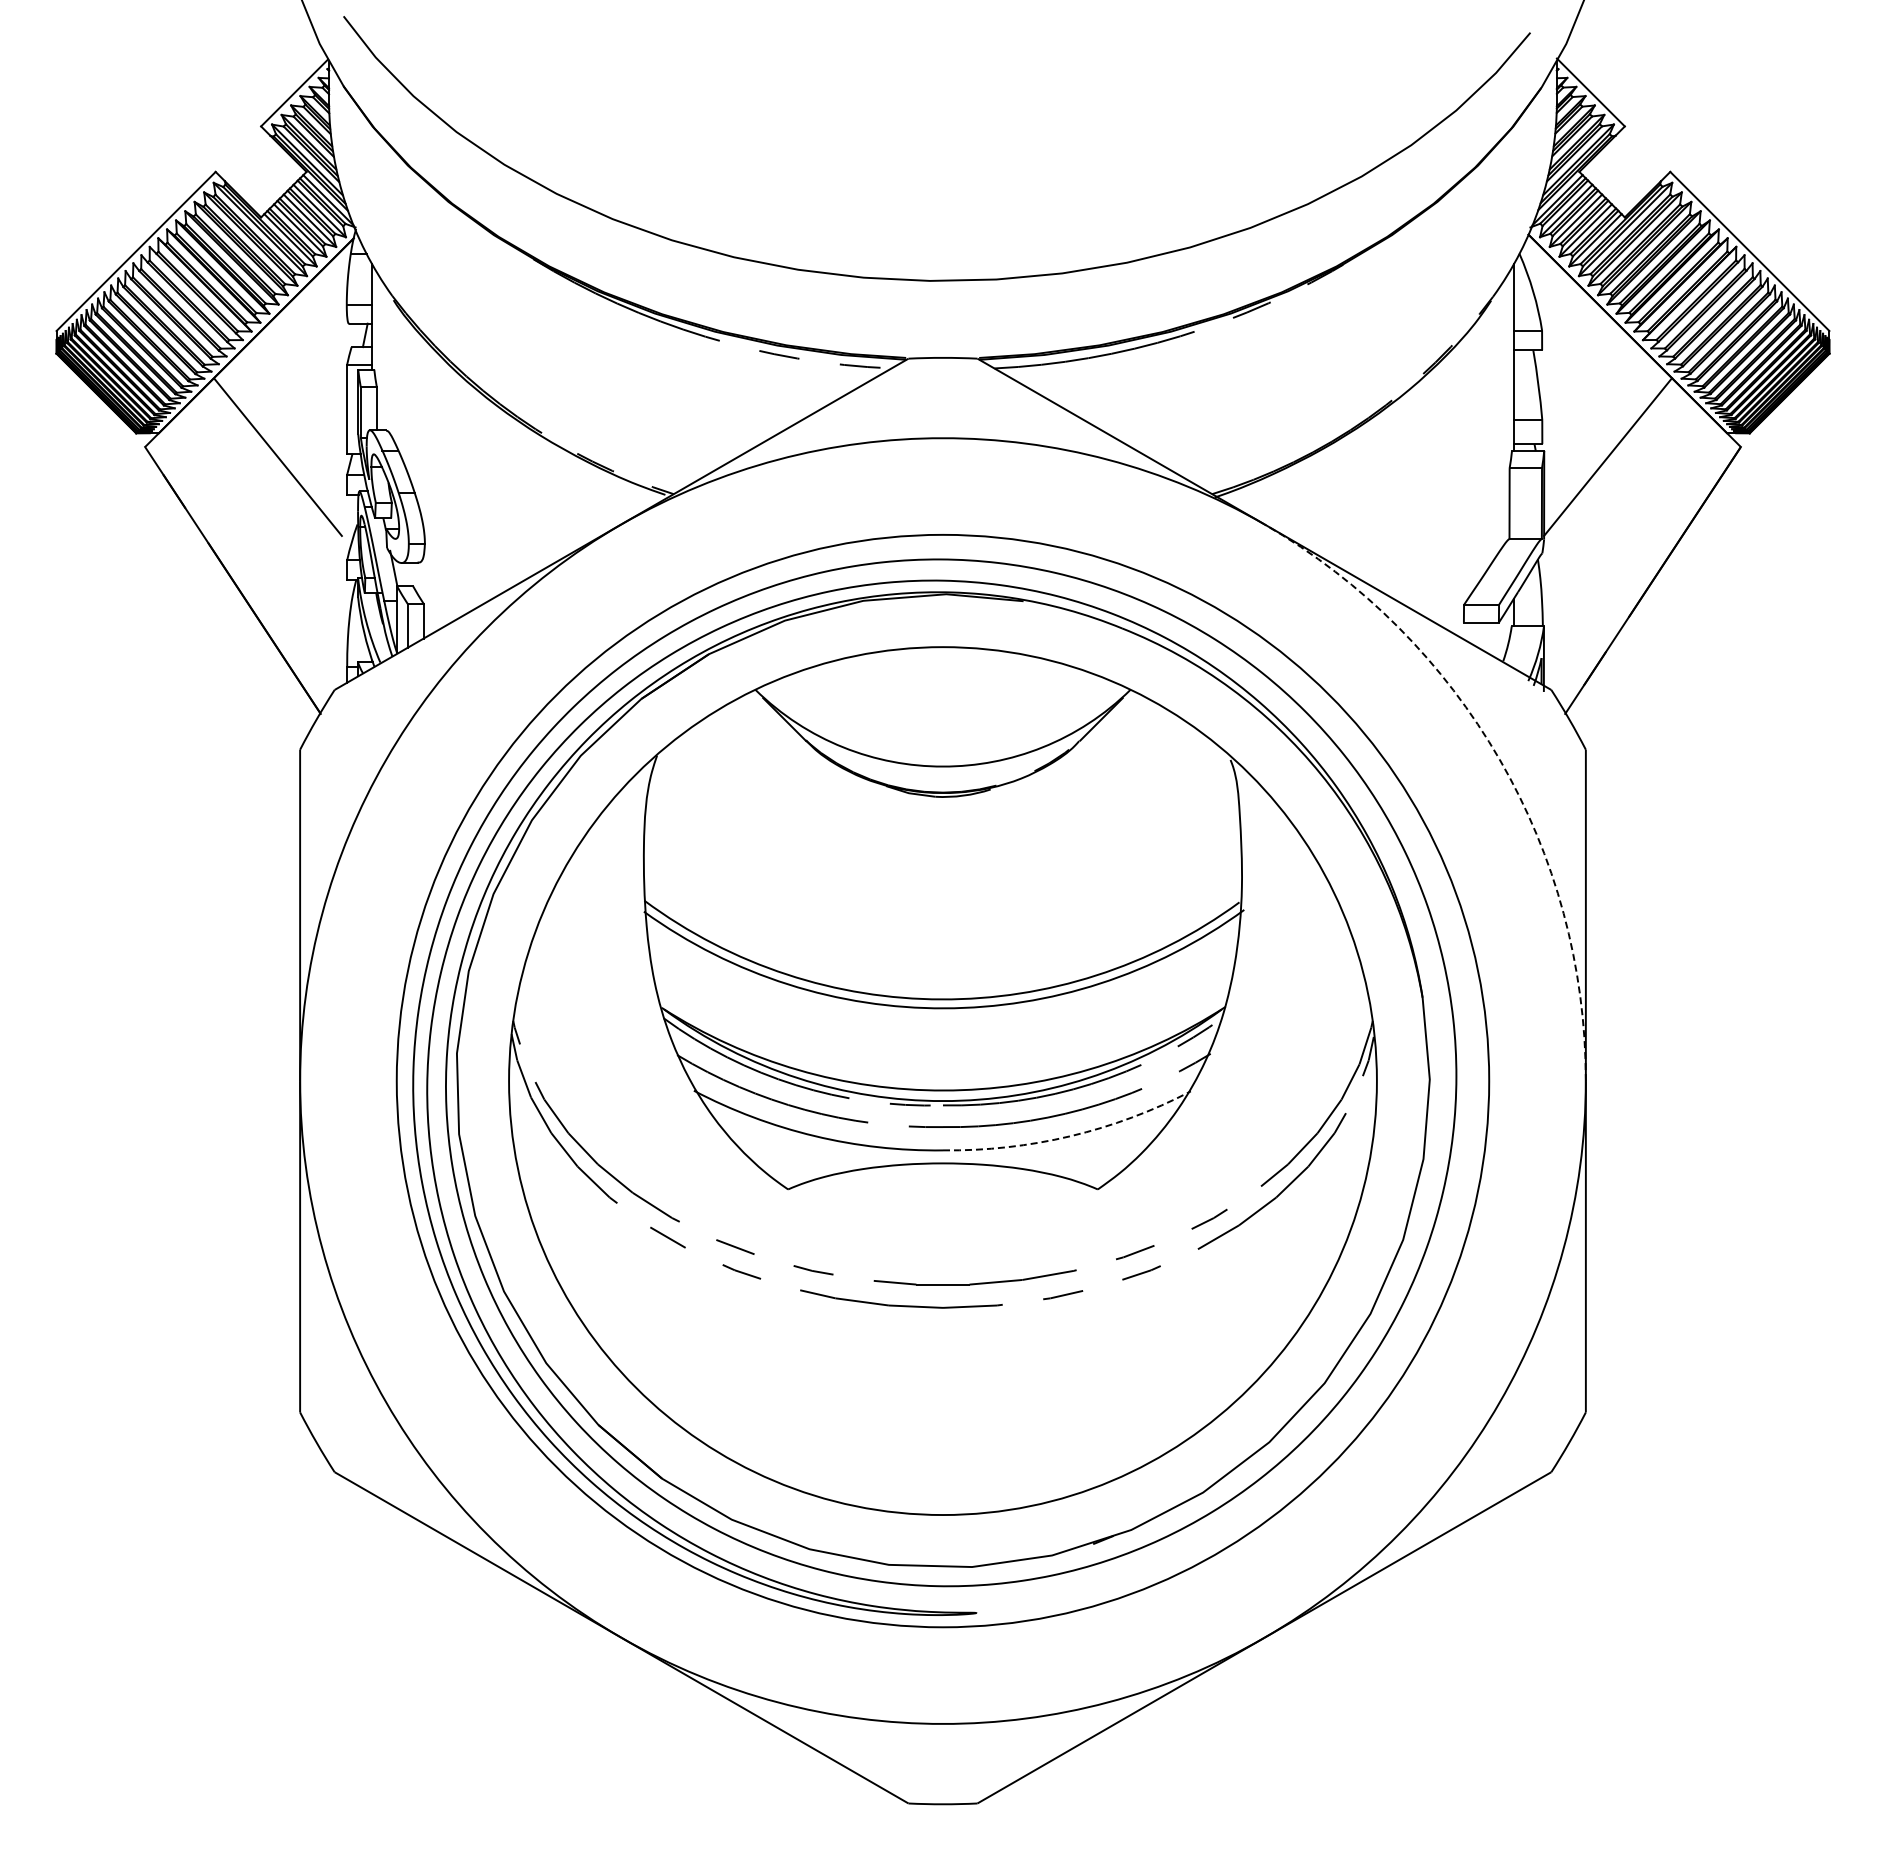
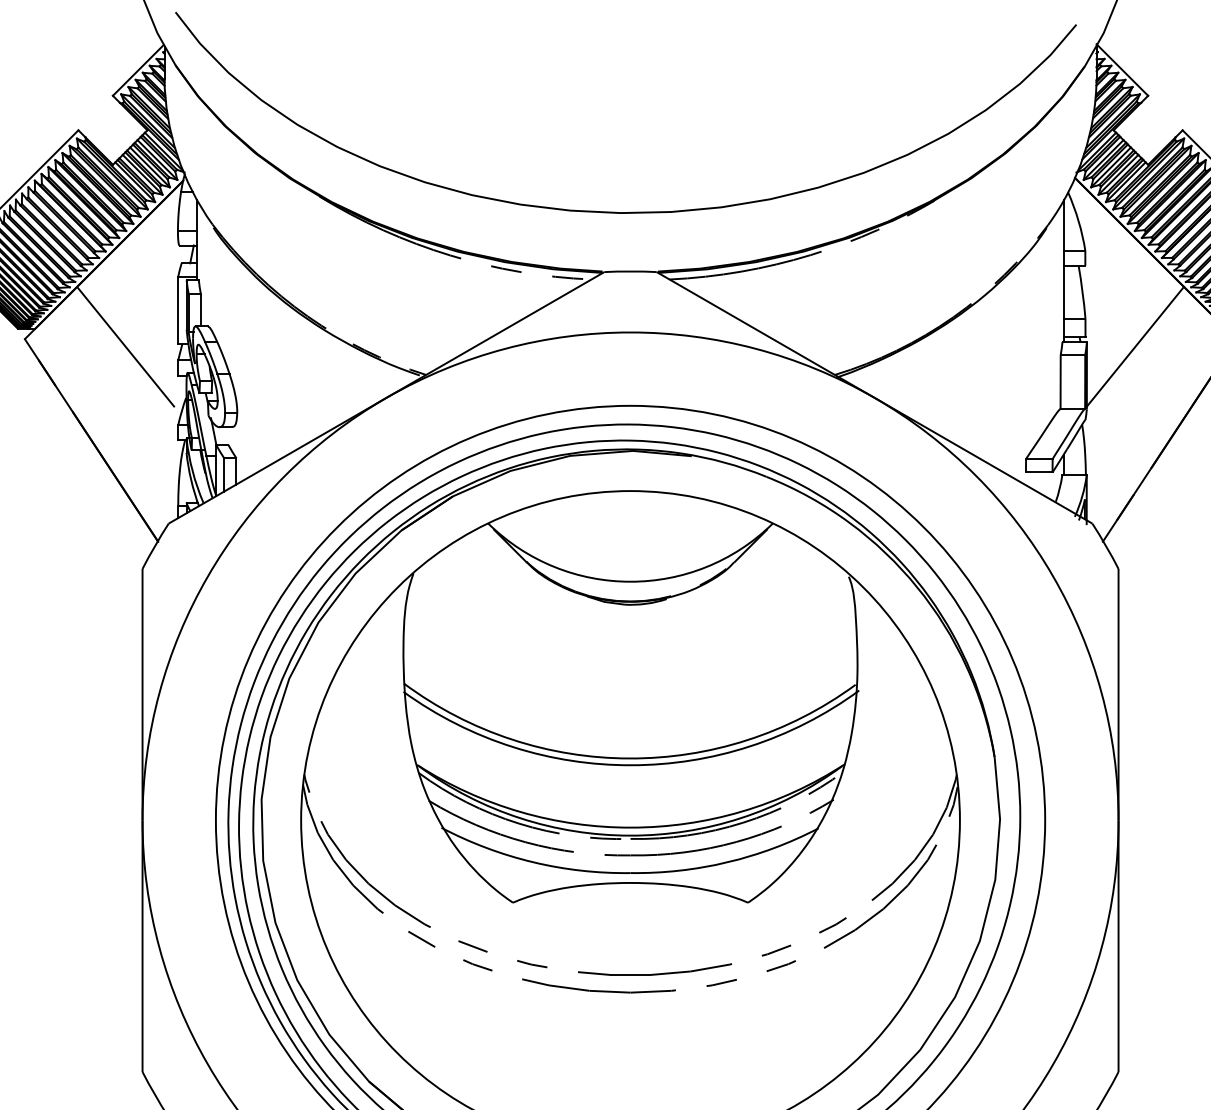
arc: (1499, 759) -> (1052, 576), dashed -> solid
arc: (1070, 1136) -> (727, 862), dashed -> solid

